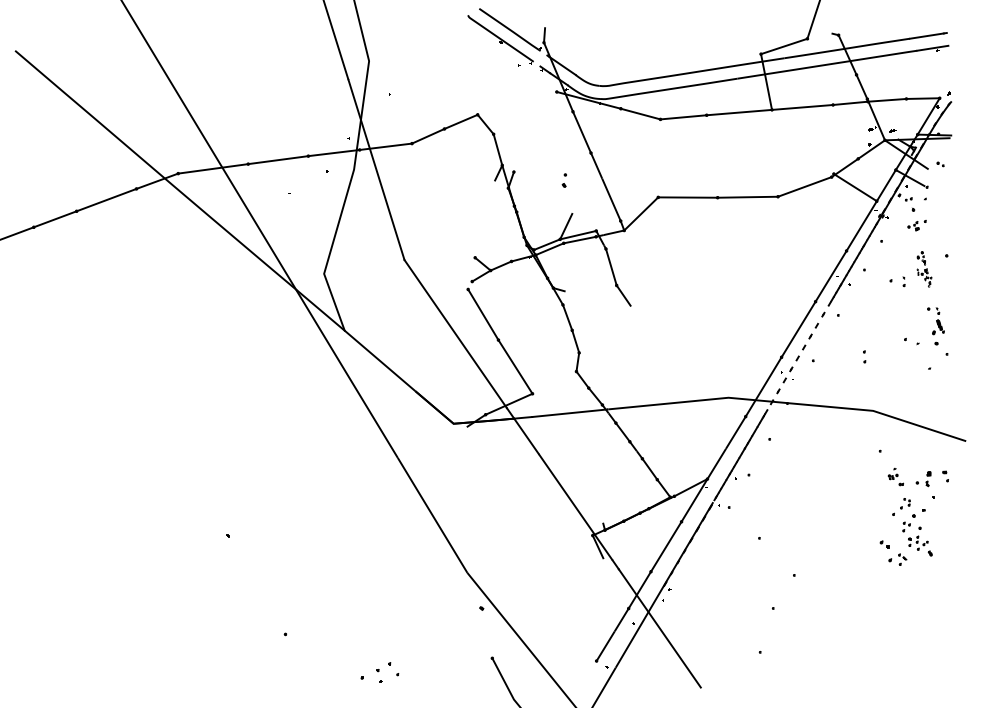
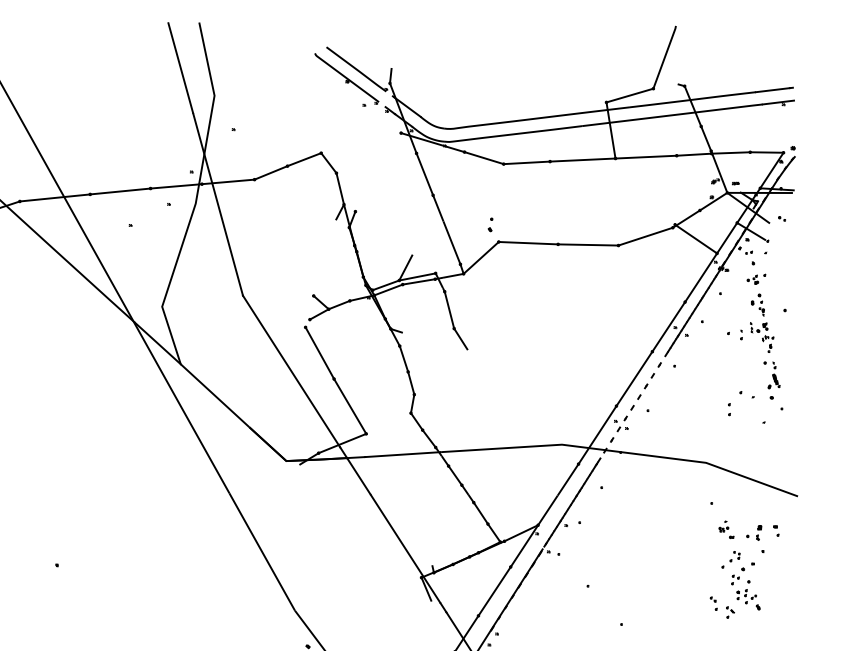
part: (563, 180) -> (489, 224), moved
part: (924, 269) -> (762, 323), size x1.67
part: (864, 356) -> (729, 409), moved
part: (885, 551) -> (713, 603), size x0.62

